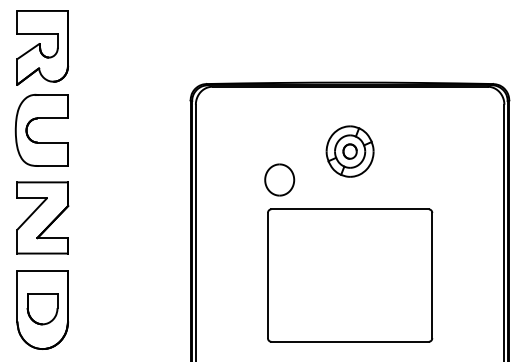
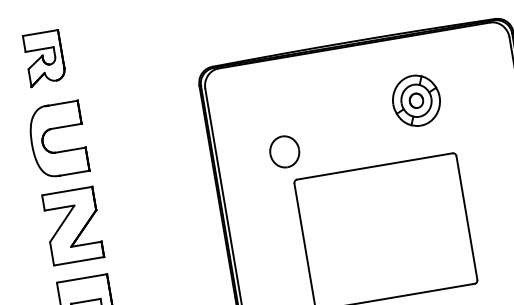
part: (42, 47) -> (44, 58), size x0.7
part: (349, 151) -> (415, 100), moved
part: (279, 179) -> (284, 151), moved

